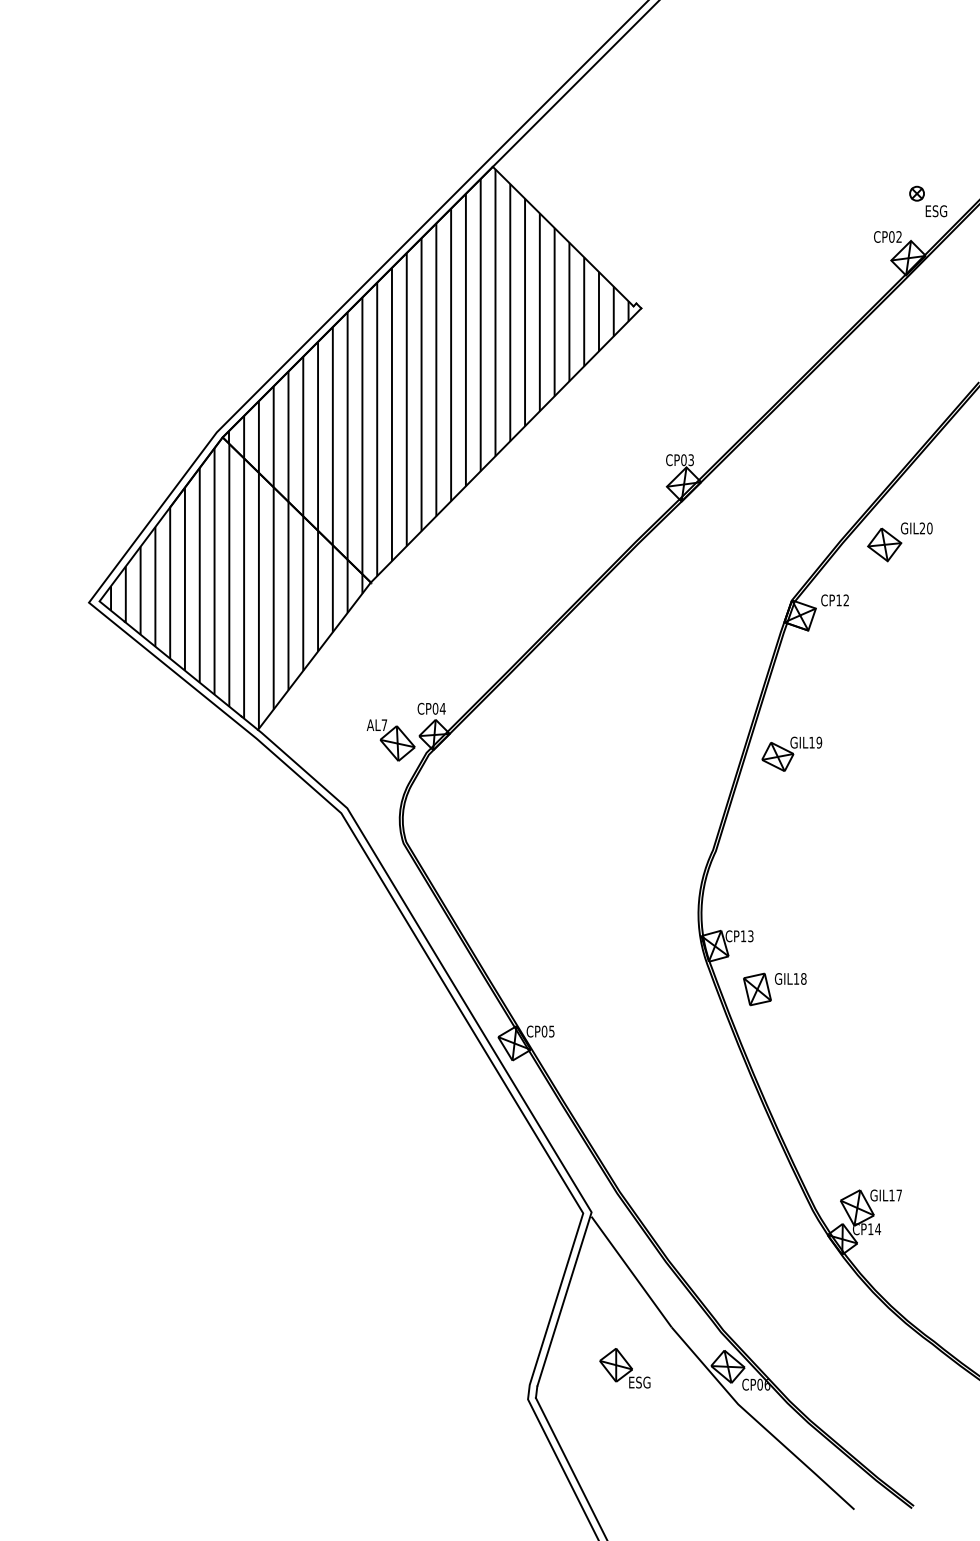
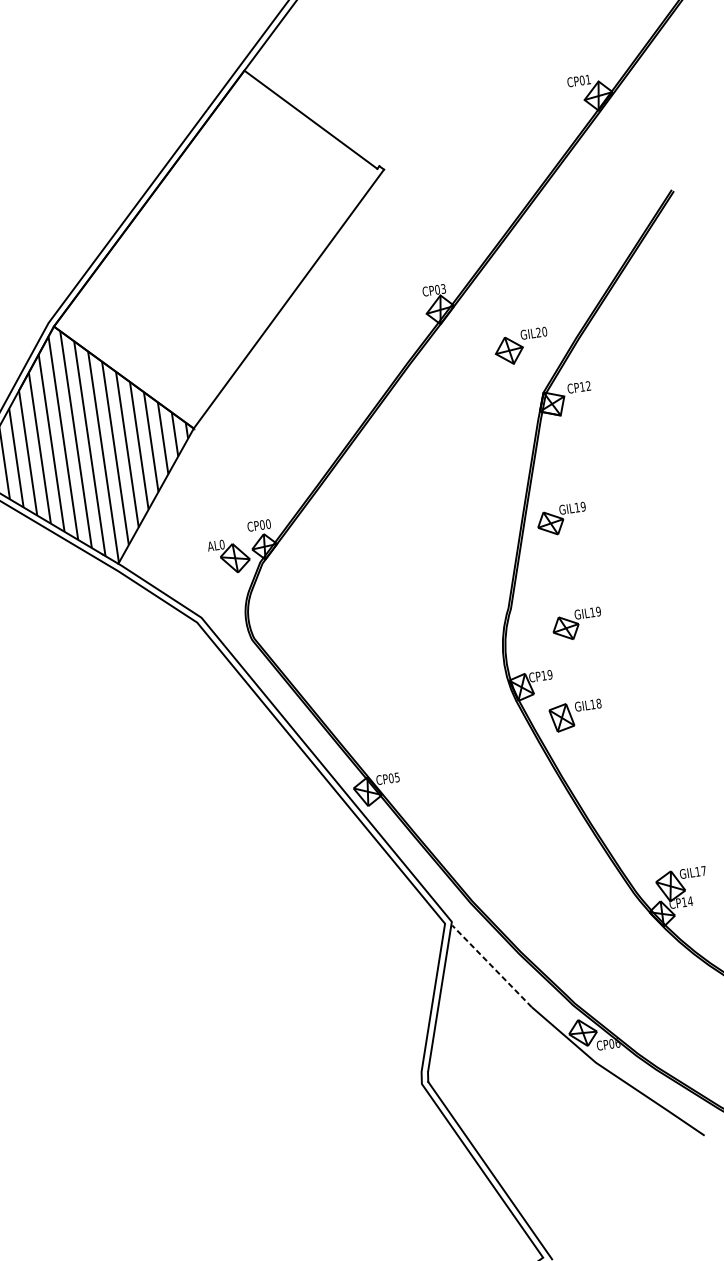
part: (928, 201) -> (608, 46), removed
text: (898, 236) -> (587, 79), CP02 -> CP01
hatch: (428, 372) -> (216, 248), removed
part: (899, 542) -> (521, 347), moved
text: (442, 708) -> (268, 523), CP04 -> CP00
text: (384, 725) -> (222, 544), AL7 -> AL0
part: (791, 880) -> (576, 623), added
text: (750, 935) -> (549, 674), CP13 -> CP19
line: (631, 1271) -> (491, 965), solid -> dashed
part: (624, 1368) -> (497, 1046), removed

